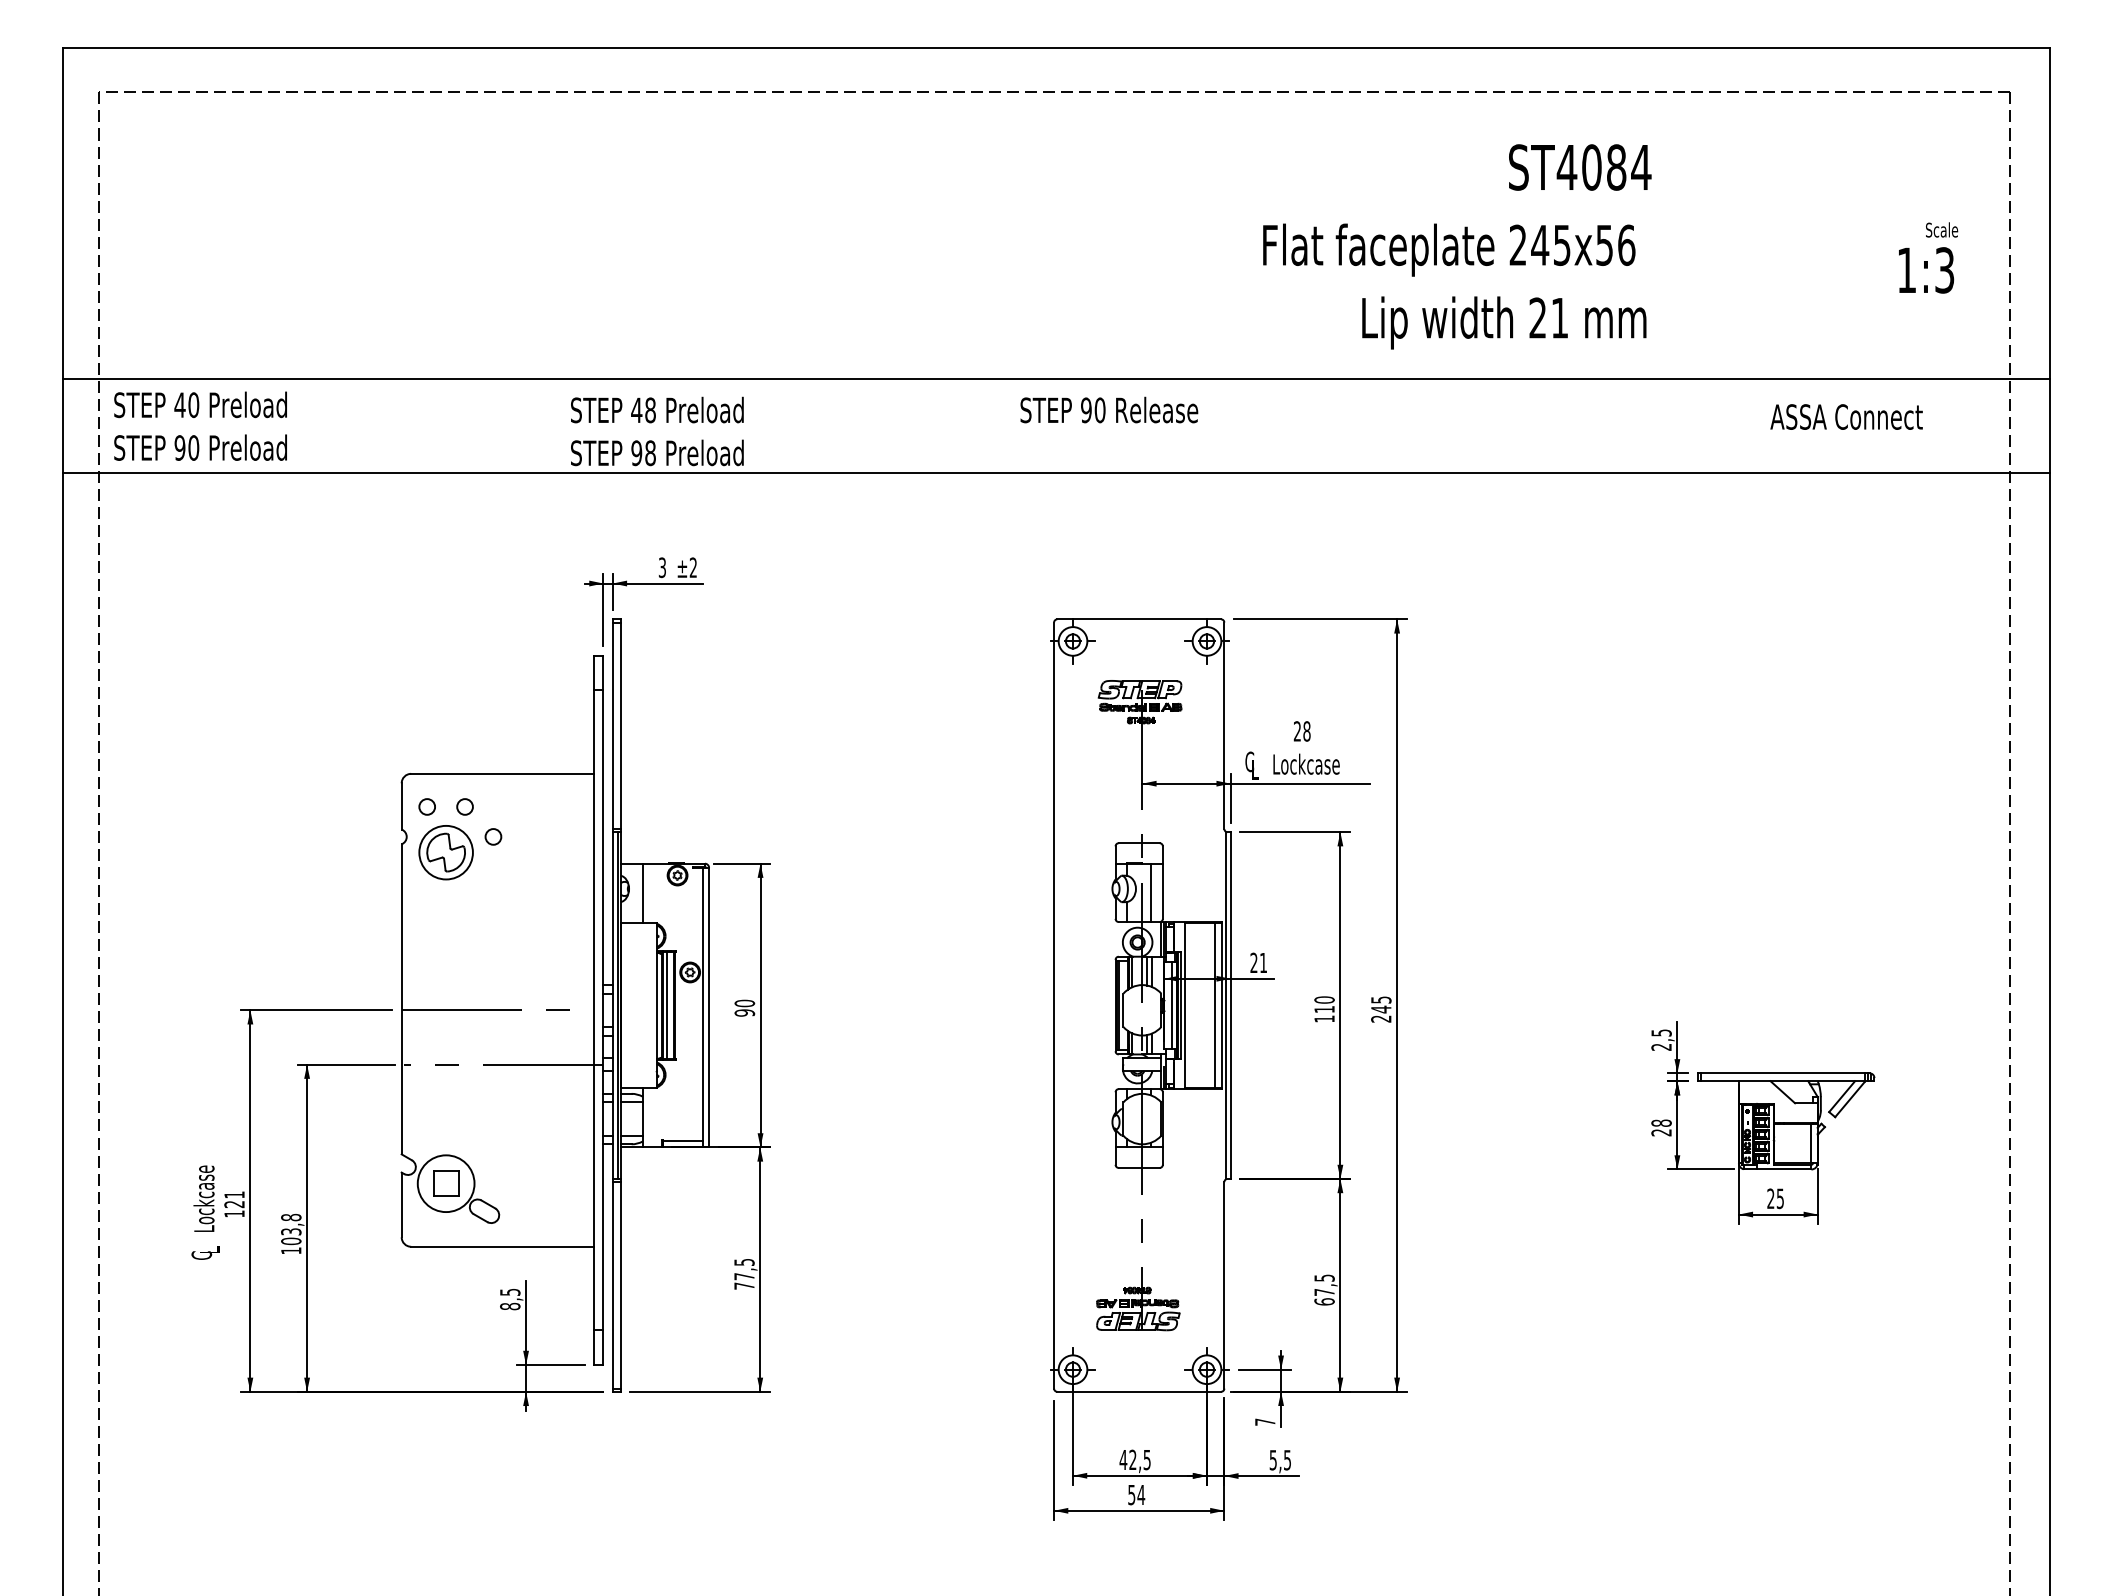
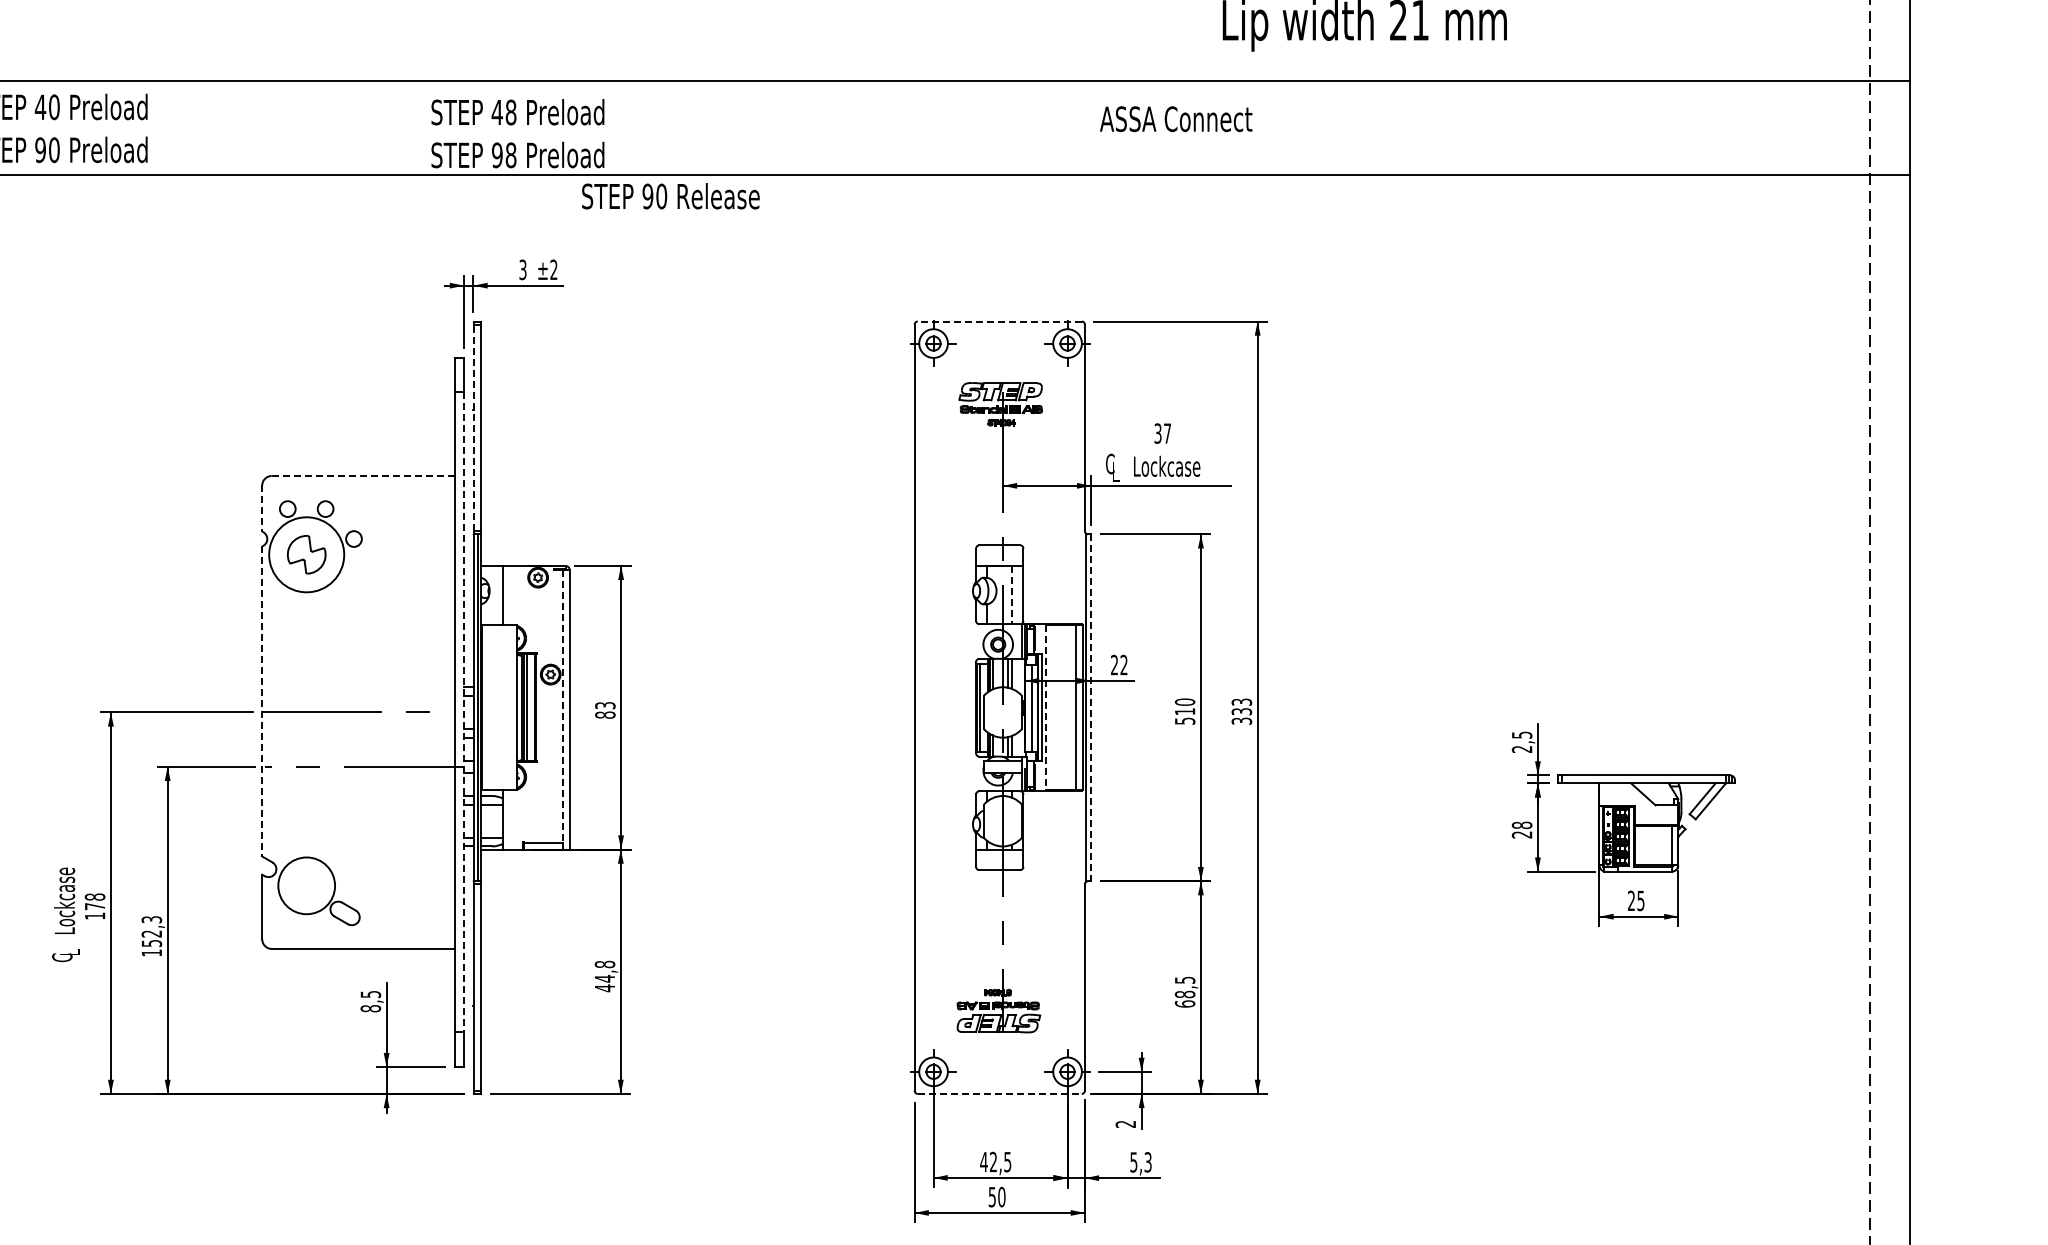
text: (1109, 409) -> (671, 195), moved
text: (1846, 416) -> (1176, 118), moved
line: (1139, 619) -> (1000, 321), solid -> dashed
line: (612, 725) -> (473, 427), solid -> dashed
text: (1302, 731) -> (1163, 433), 28 -> 37
line: (502, 773) -> (363, 475), solid -> dashed
line: (401, 806) -> (262, 508), solid -> dashed
circle: (445, 852) -> (306, 554), size x1.4
line: (1151, 893) -> (1012, 595), solid -> dashed
text: (1263, 962) -> (1124, 664), 21 -> 22
line: (401, 999) -> (262, 701), solid -> dashed
line: (702, 1004) -> (563, 706), solid -> dashed
line: (1185, 1005) -> (1046, 707), solid -> dashed
line: (1230, 1006) -> (1091, 708), solid -> dashed
text: (744, 1007) -> (605, 709), 90 -> 83
text: (1381, 1009) -> (1242, 711), 245 -> 333
line: (603, 1010) -> (464, 712), solid -> dashed
text: (1324, 1018) -> (1185, 720), 110 -> 510
part: (446, 1183) -> (307, 885), removed
text: (234, 1199) -> (95, 901), 121 -> 178
text: (291, 1229) -> (152, 931), 103,8 -> 152,3
text: (744, 1274) -> (605, 976), 77,5 -> 44,8
text: (1324, 1292) -> (1185, 994), 67,5 -> 68,5
line: (1139, 1391) -> (1000, 1093), solid -> dashed
text: (1265, 1421) -> (1126, 1123), 7 -> 2
text: (1287, 1459) -> (1148, 1161), 5,5 -> 5,3
text: (1141, 1494) -> (1002, 1196), 54 -> 50

